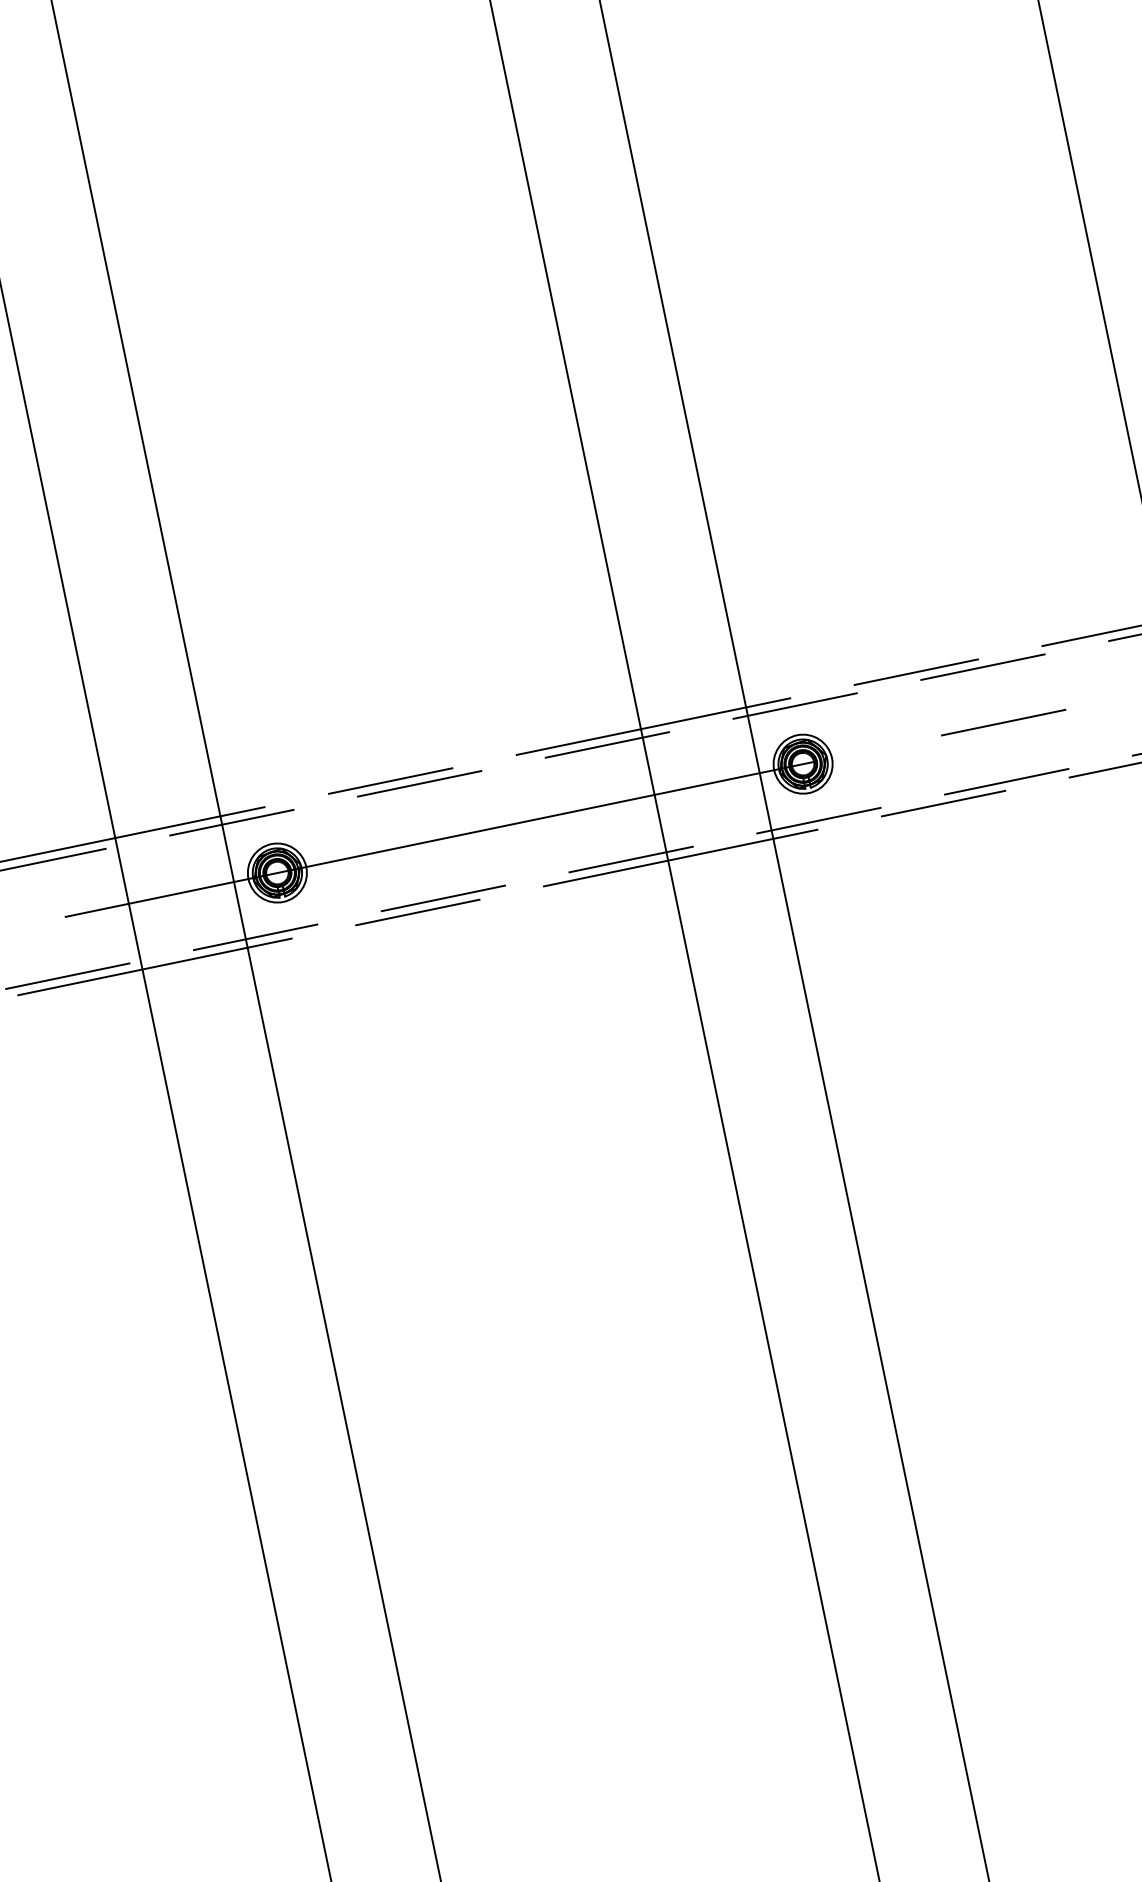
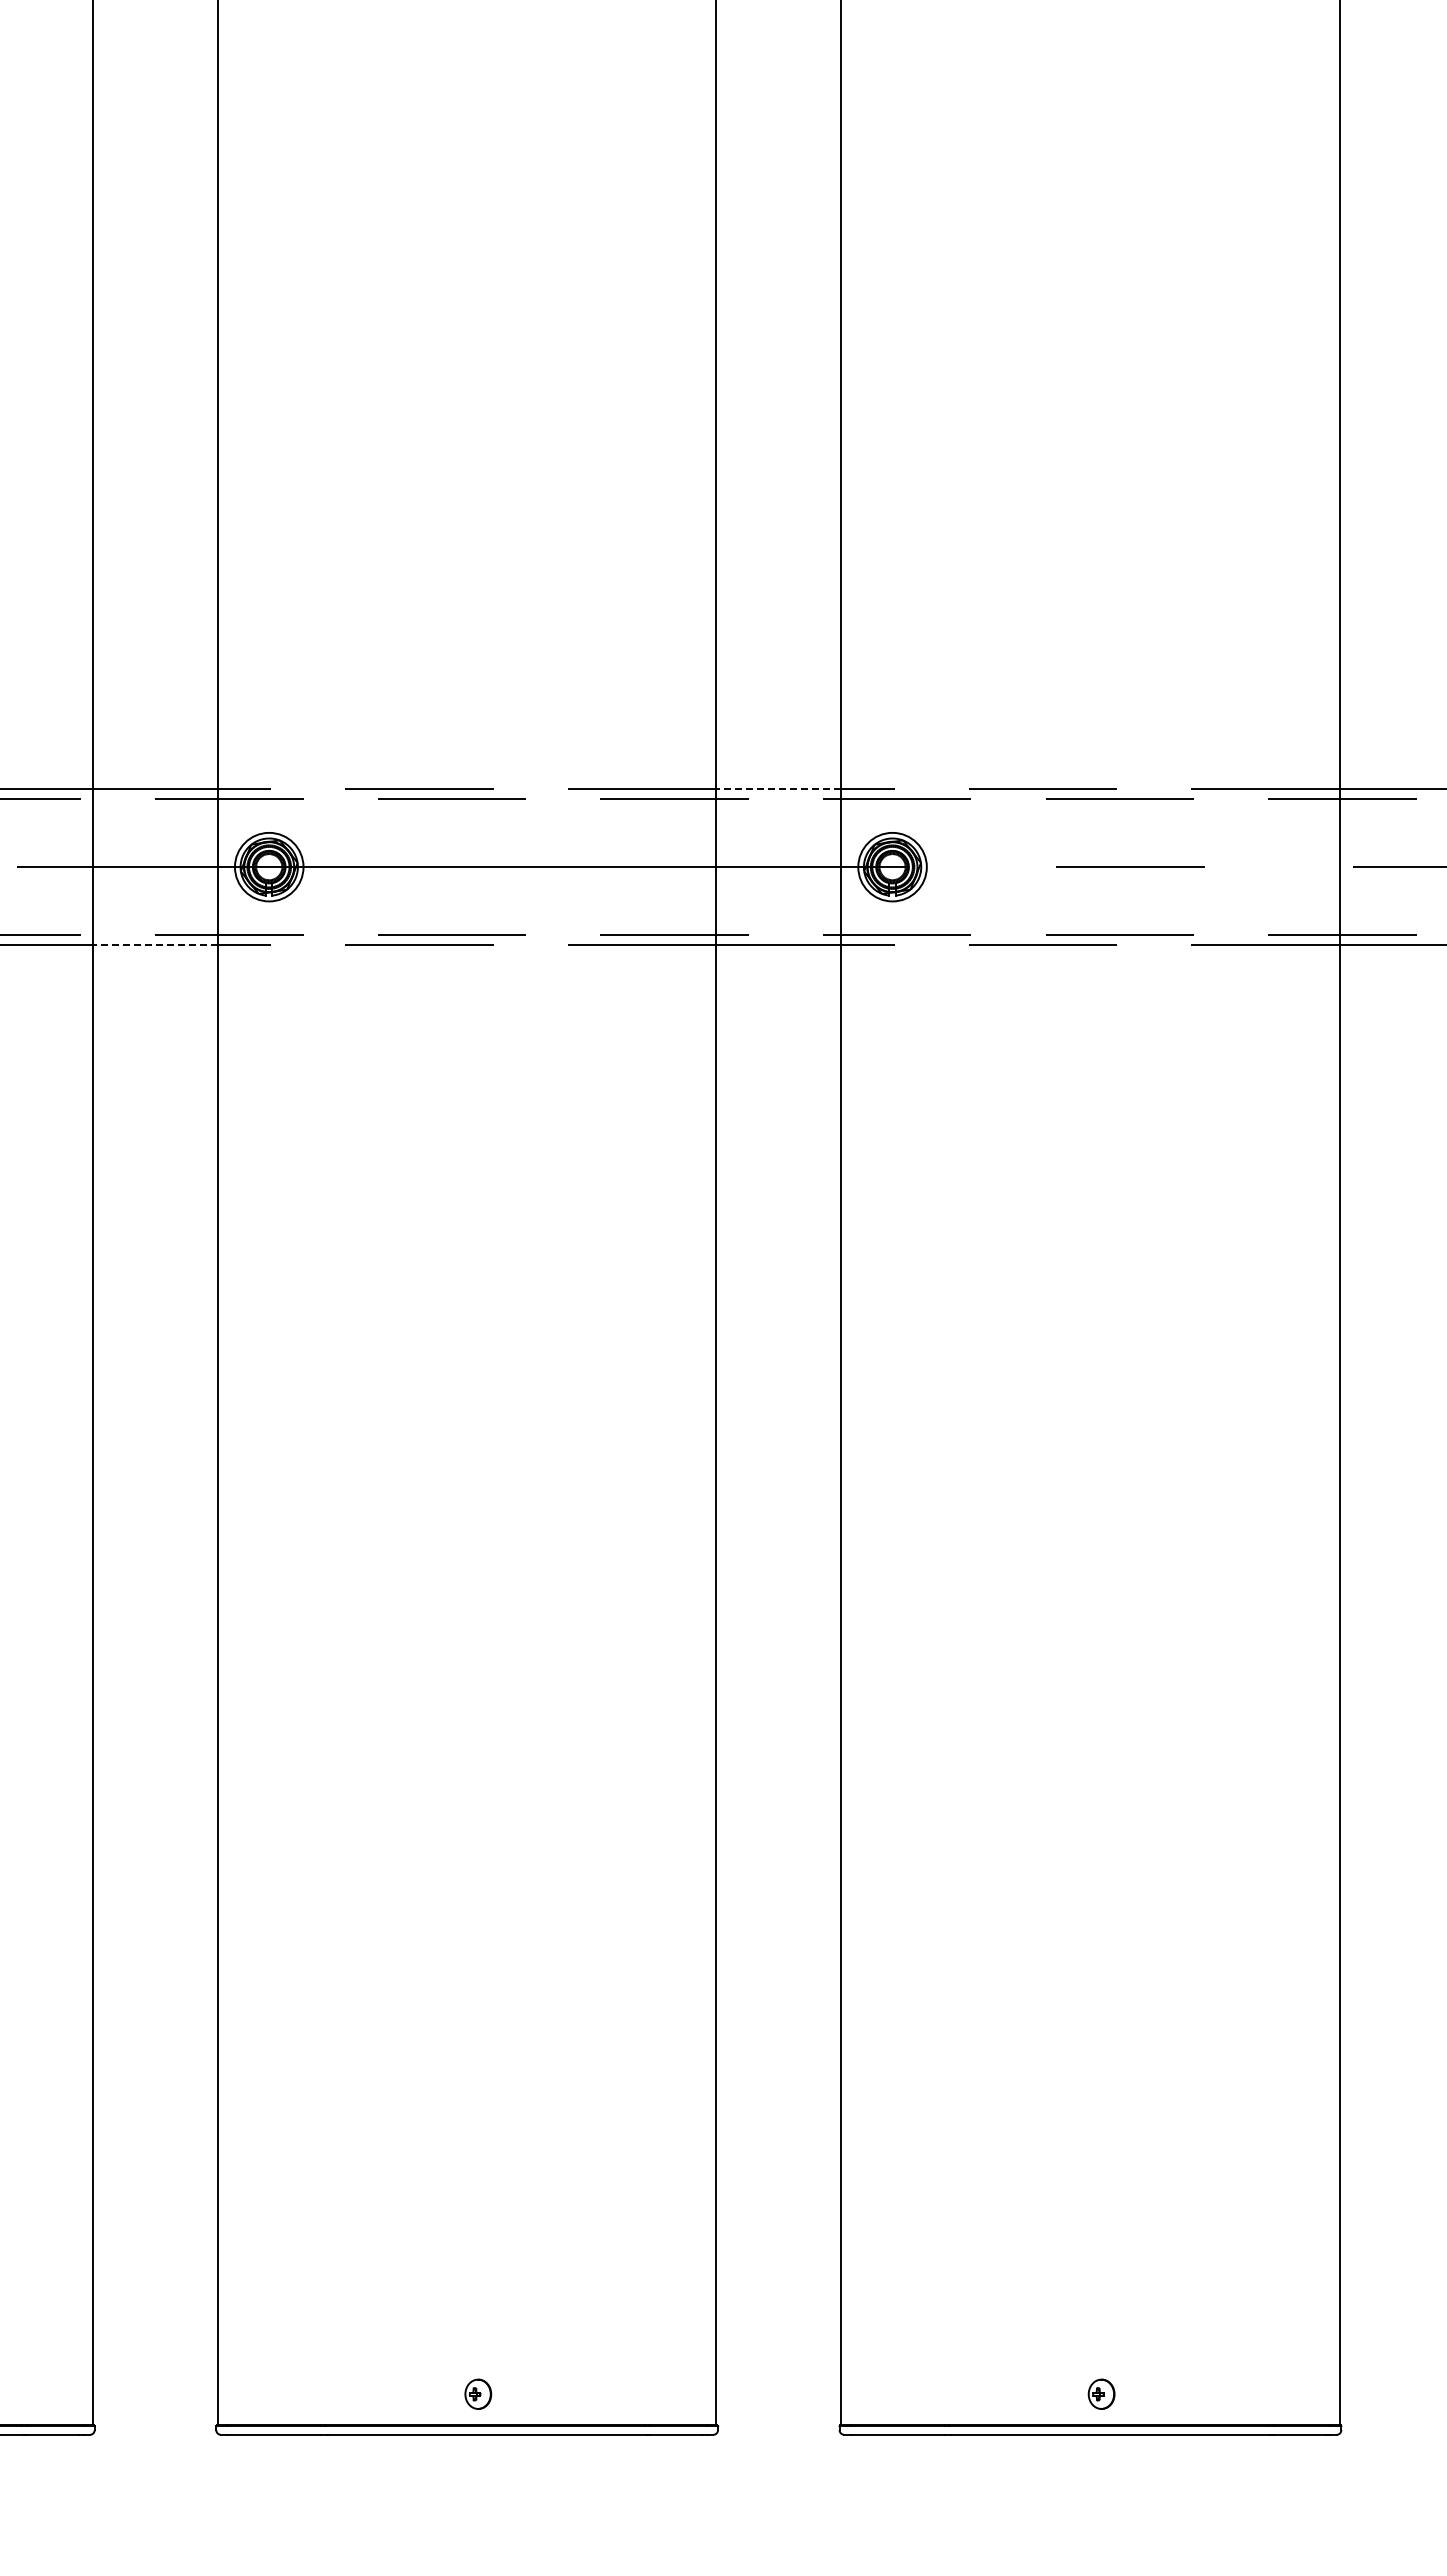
line: (693, 718) -> (778, 789), solid -> dashed
line: (194, 959) -> (154, 945), solid -> dashed

